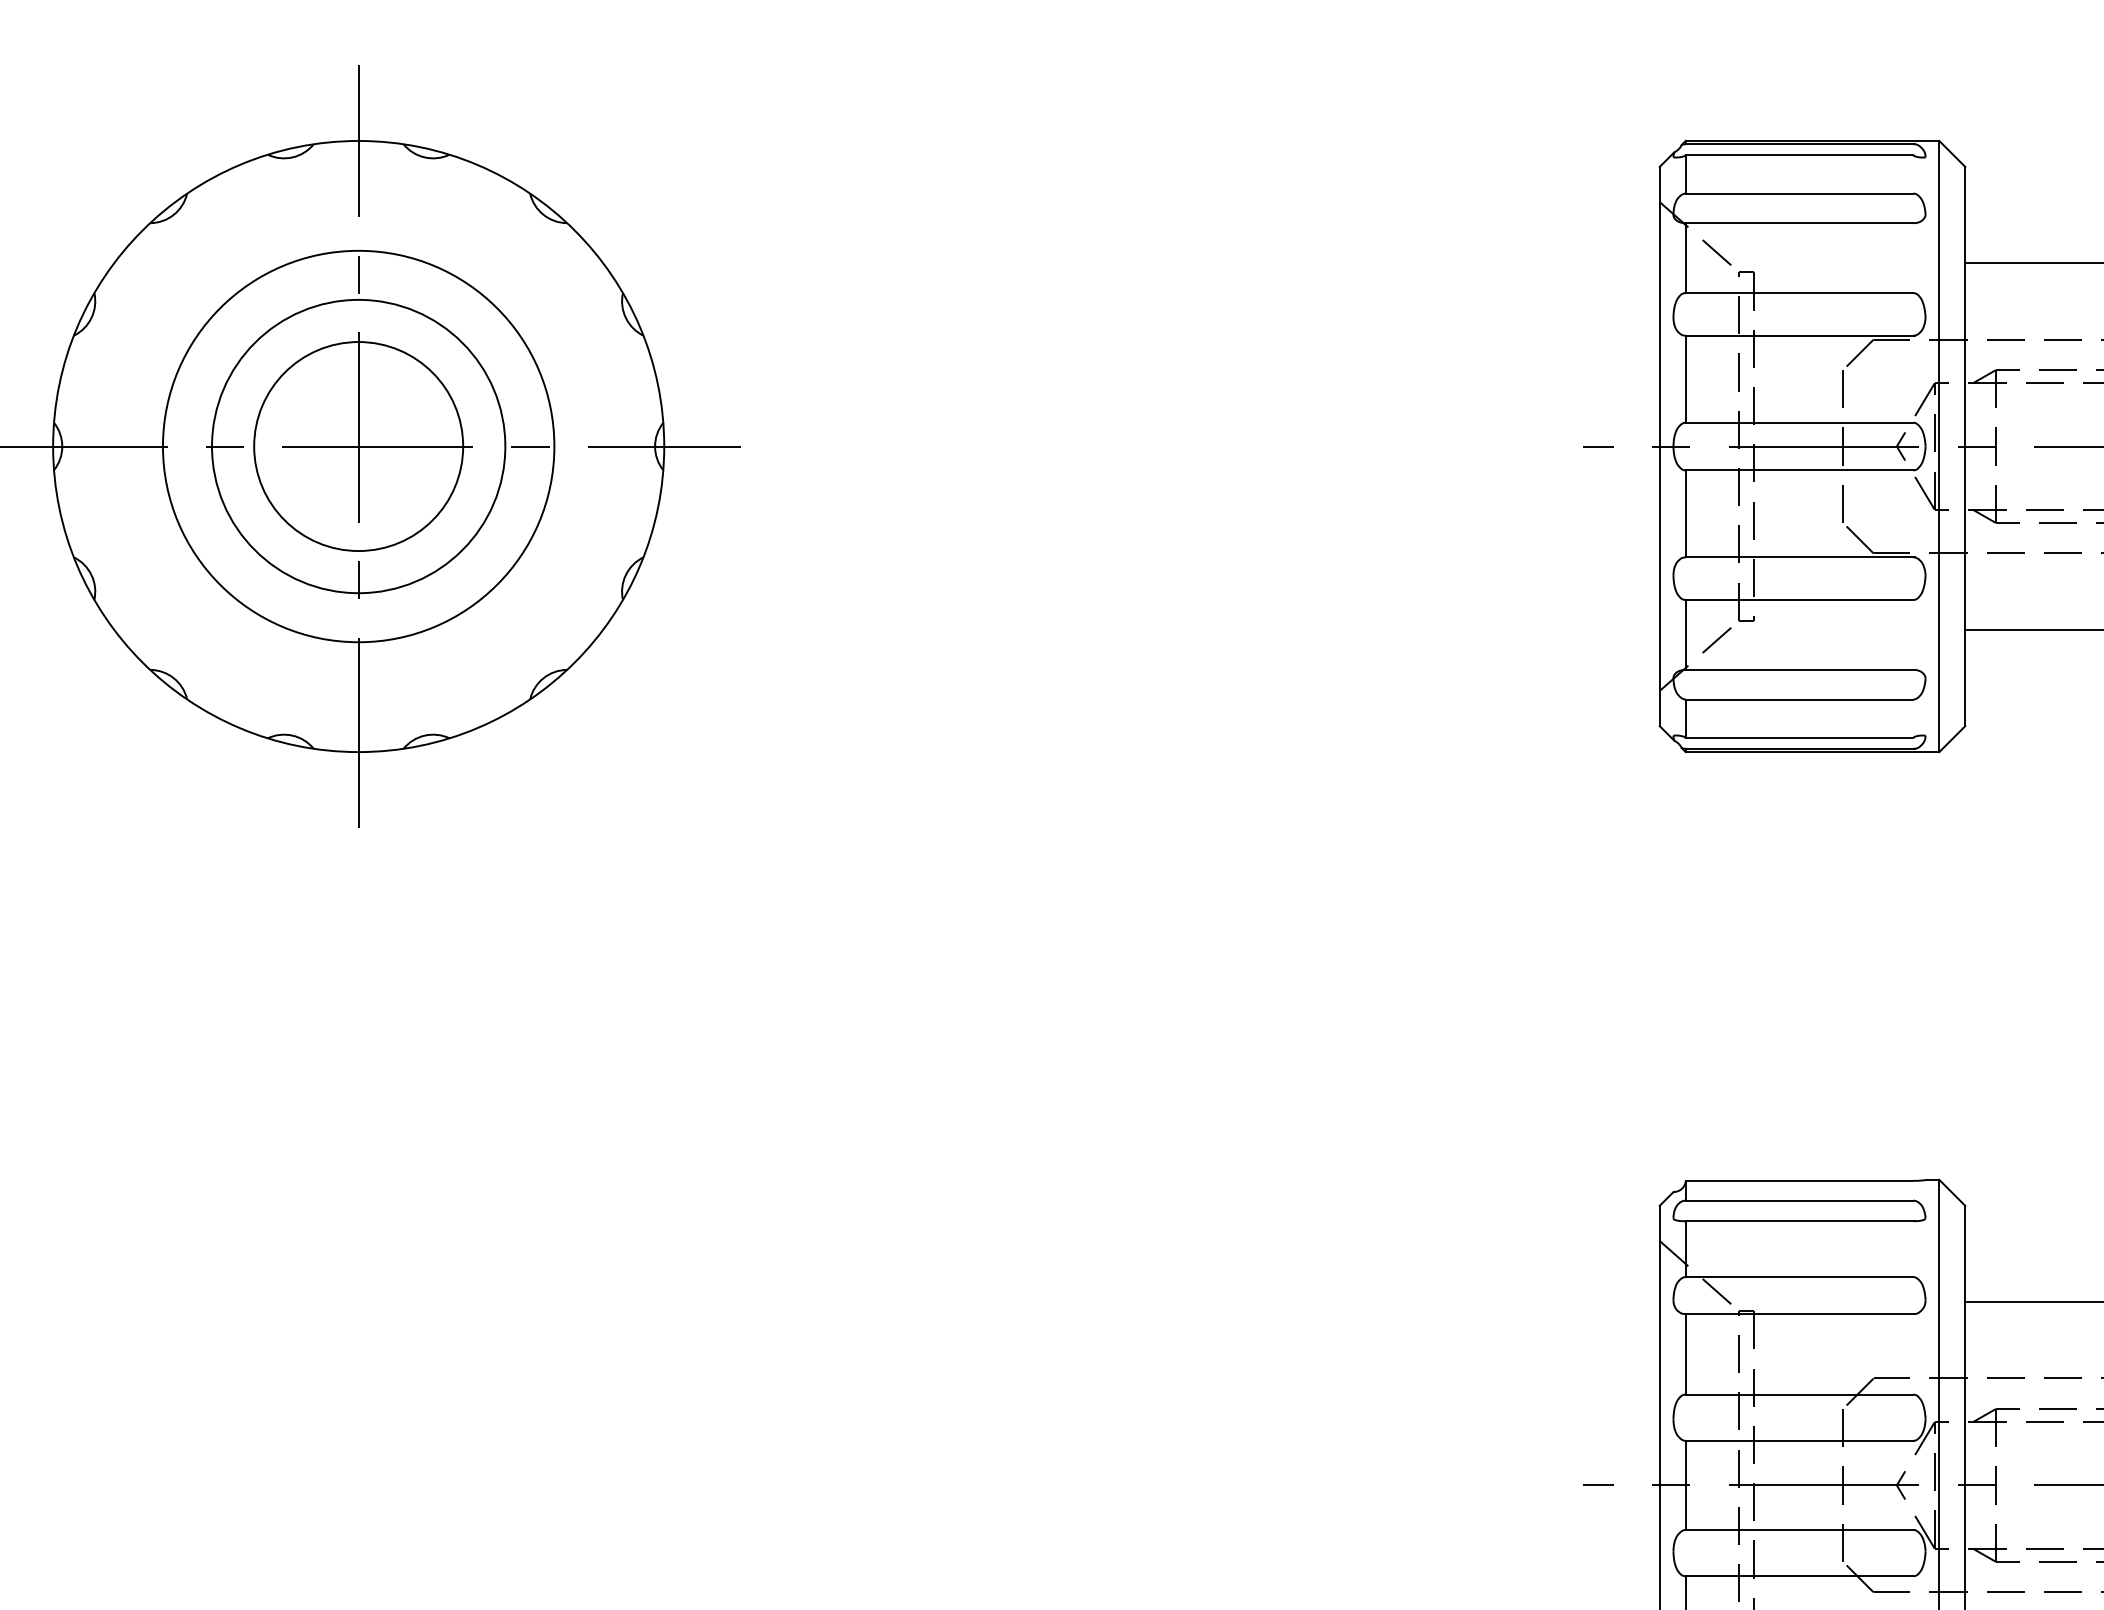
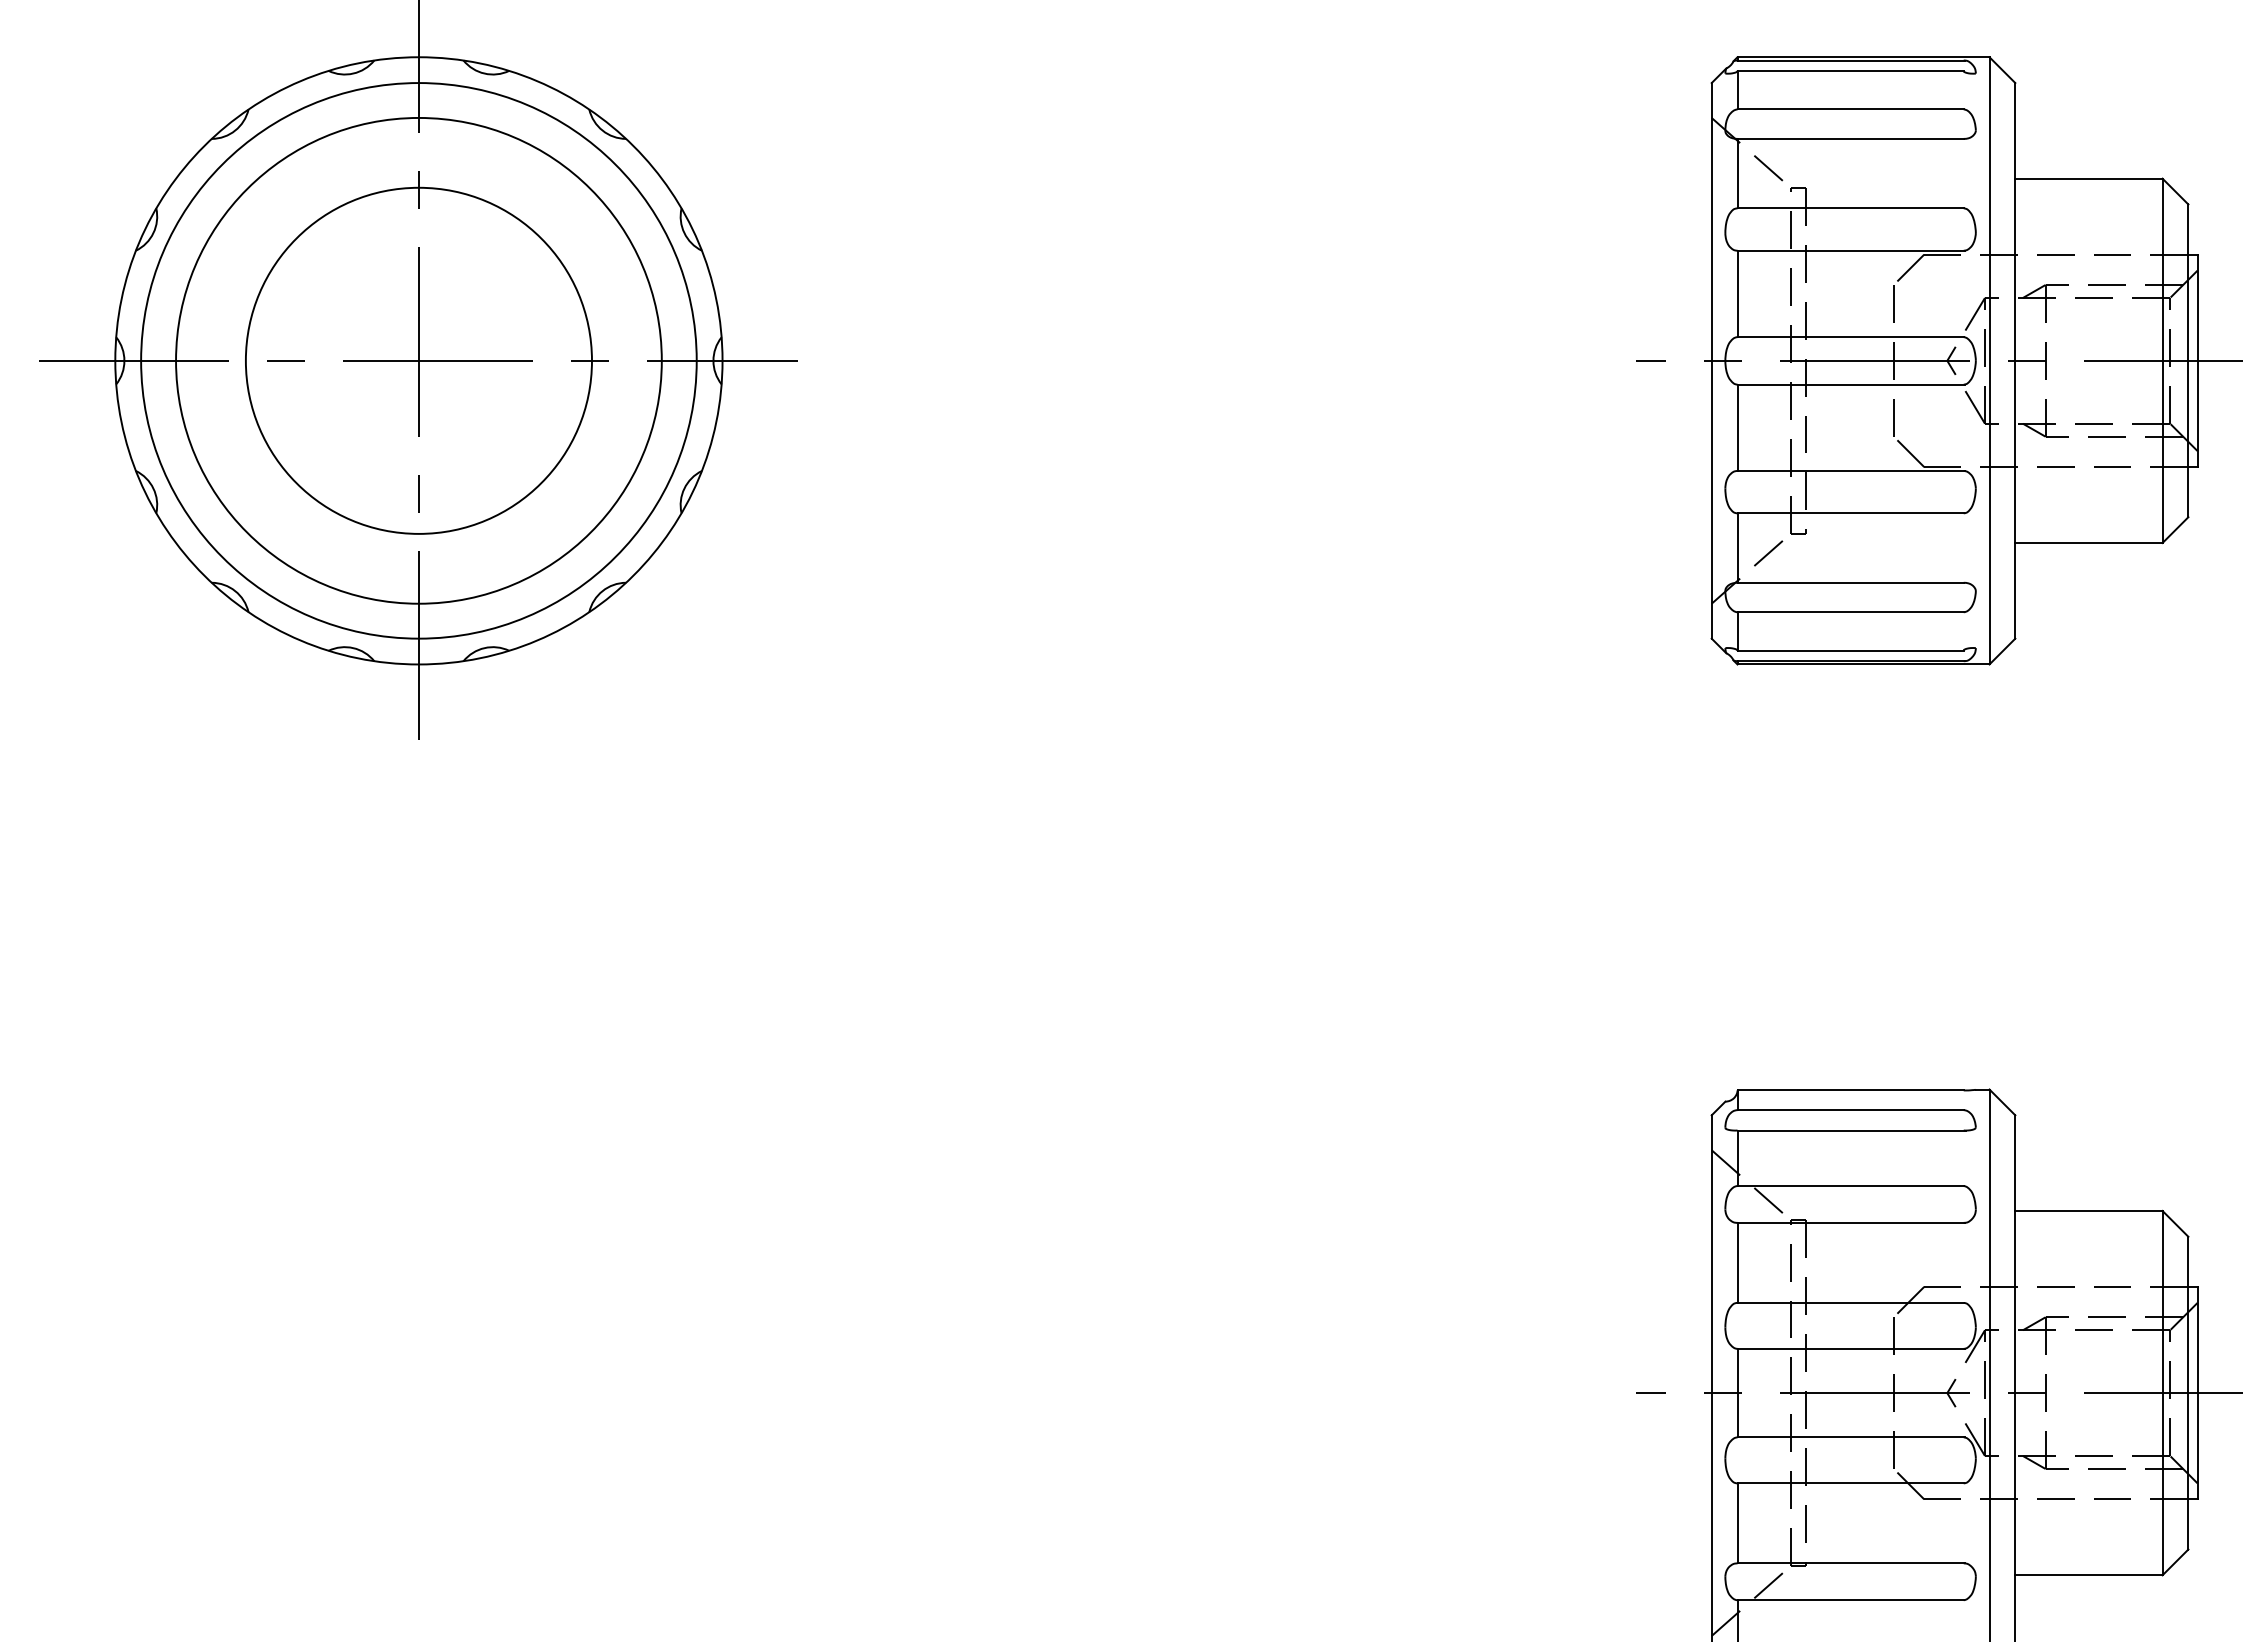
circle: (358, 446) -> (418, 360), size x1.43
circle: (358, 446) -> (418, 360), size x1.67
circle: (358, 446) -> (418, 360), size x1.67

